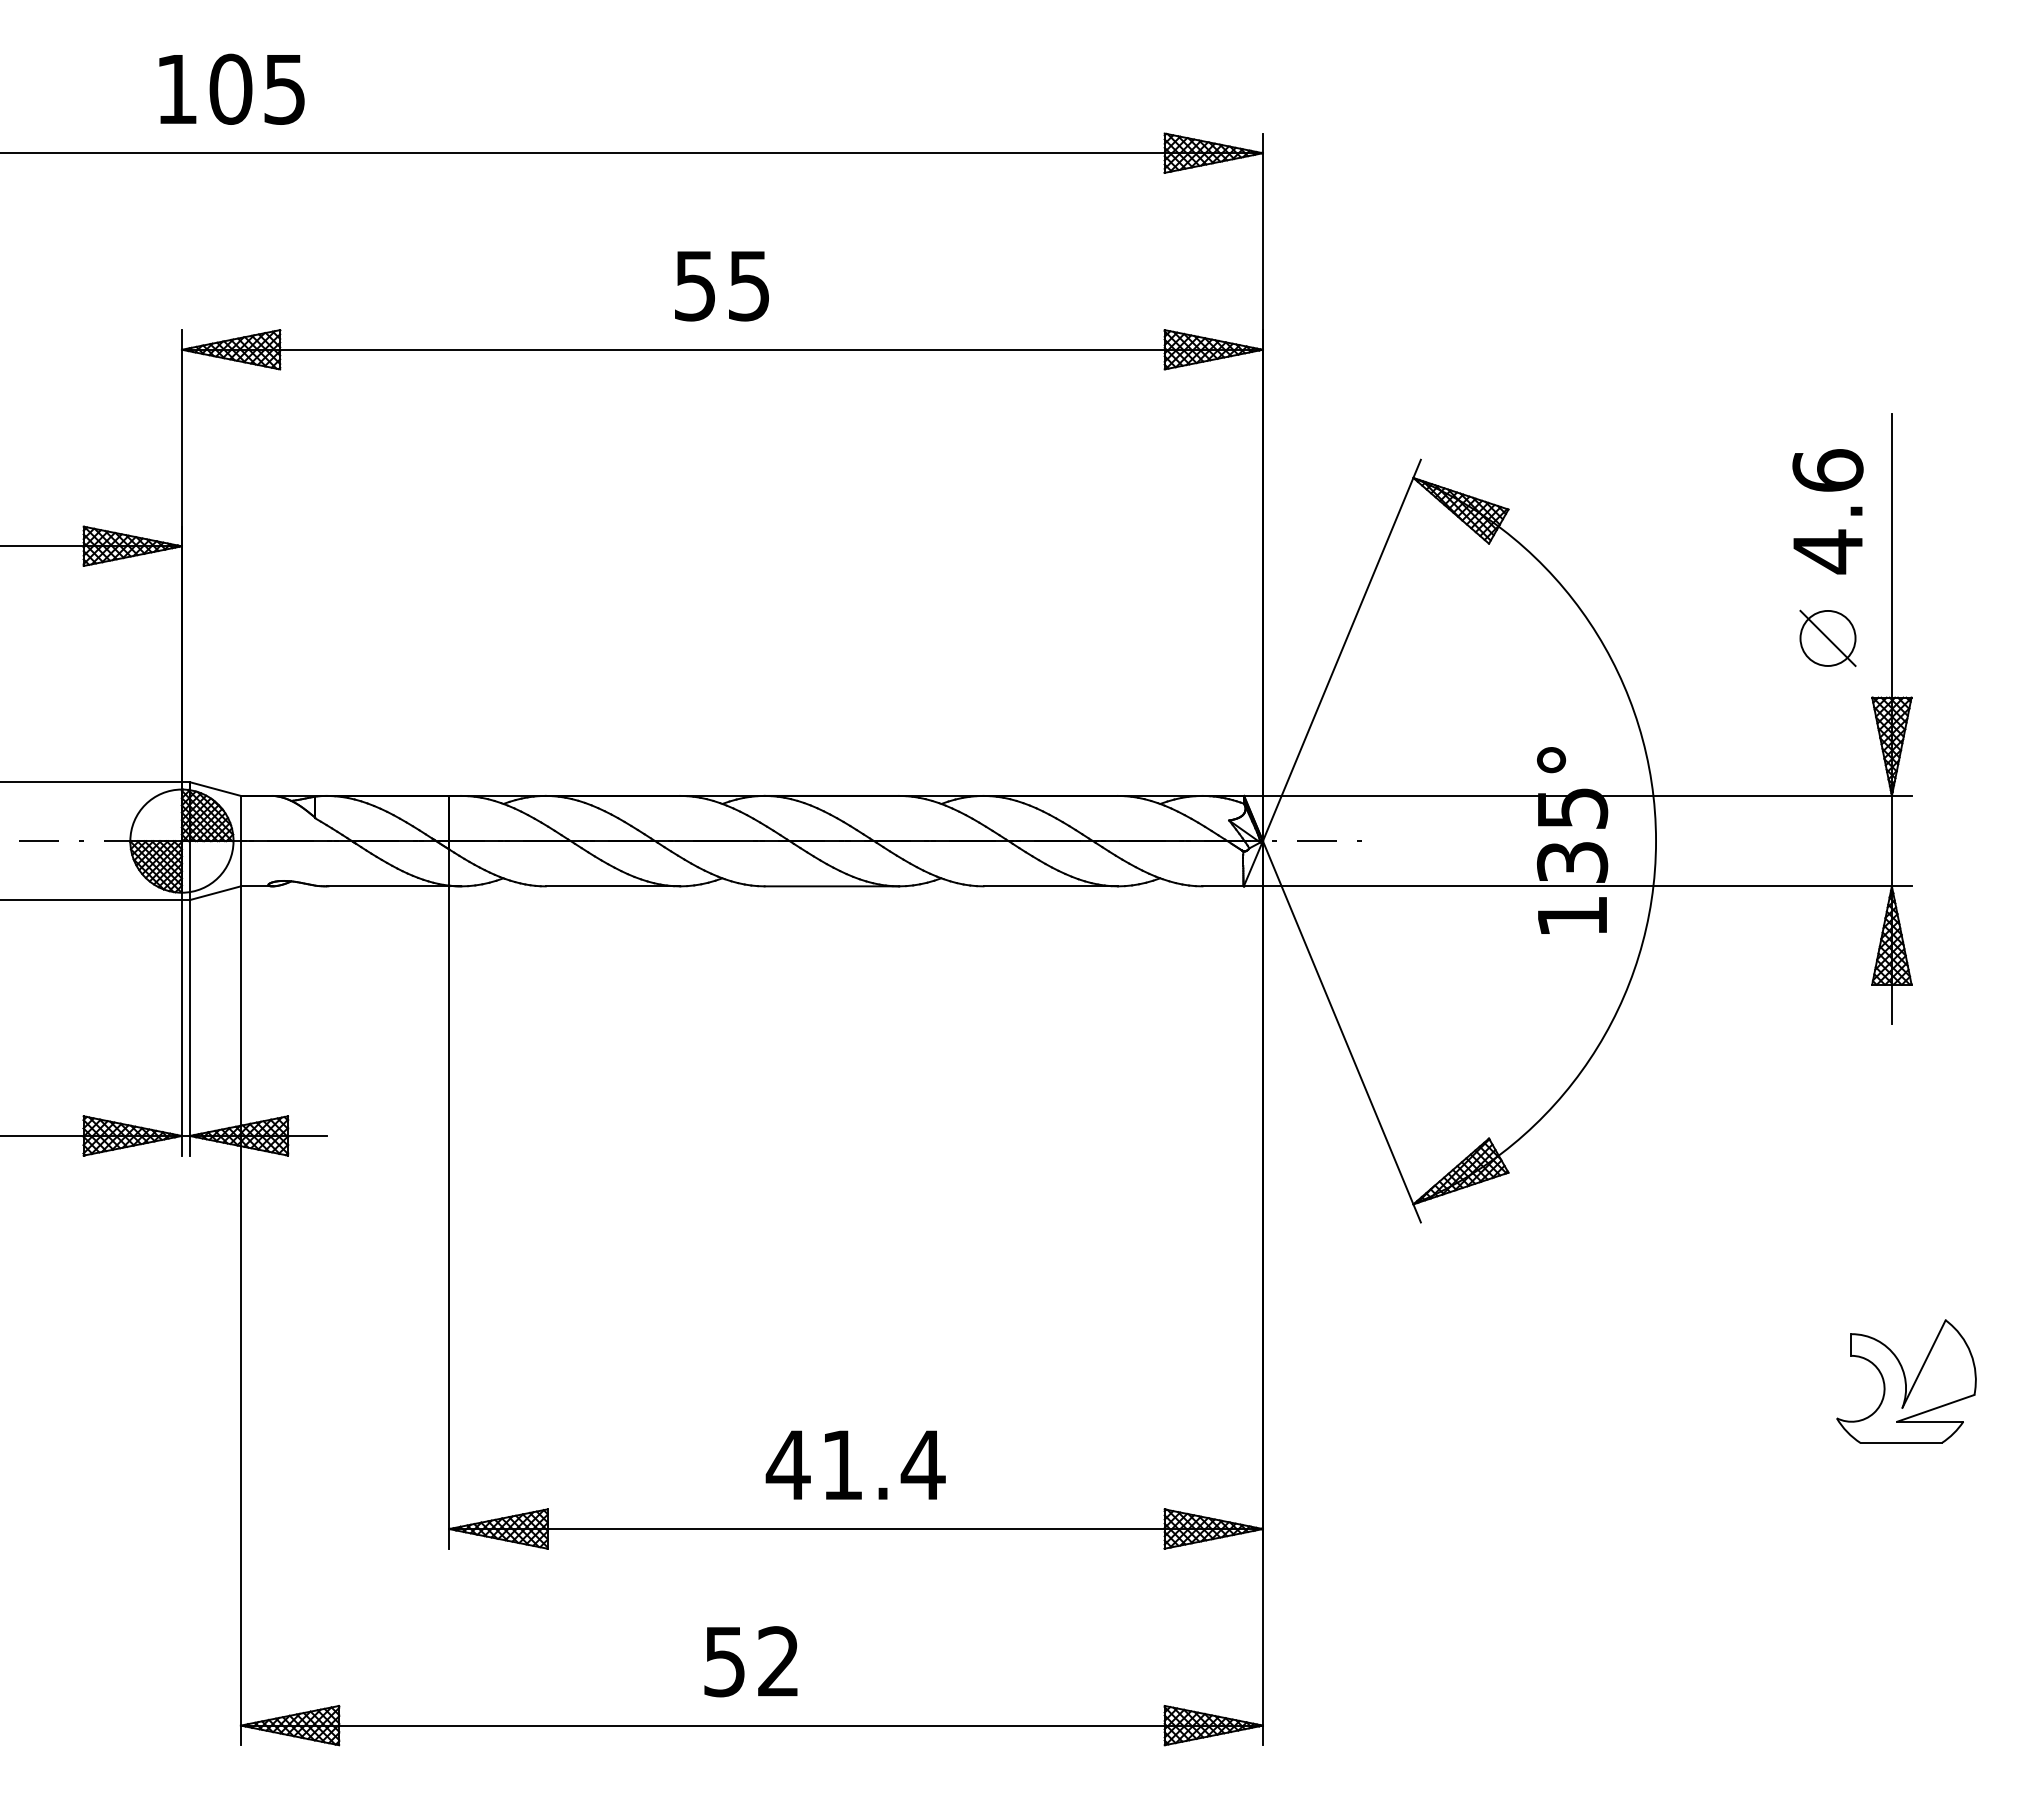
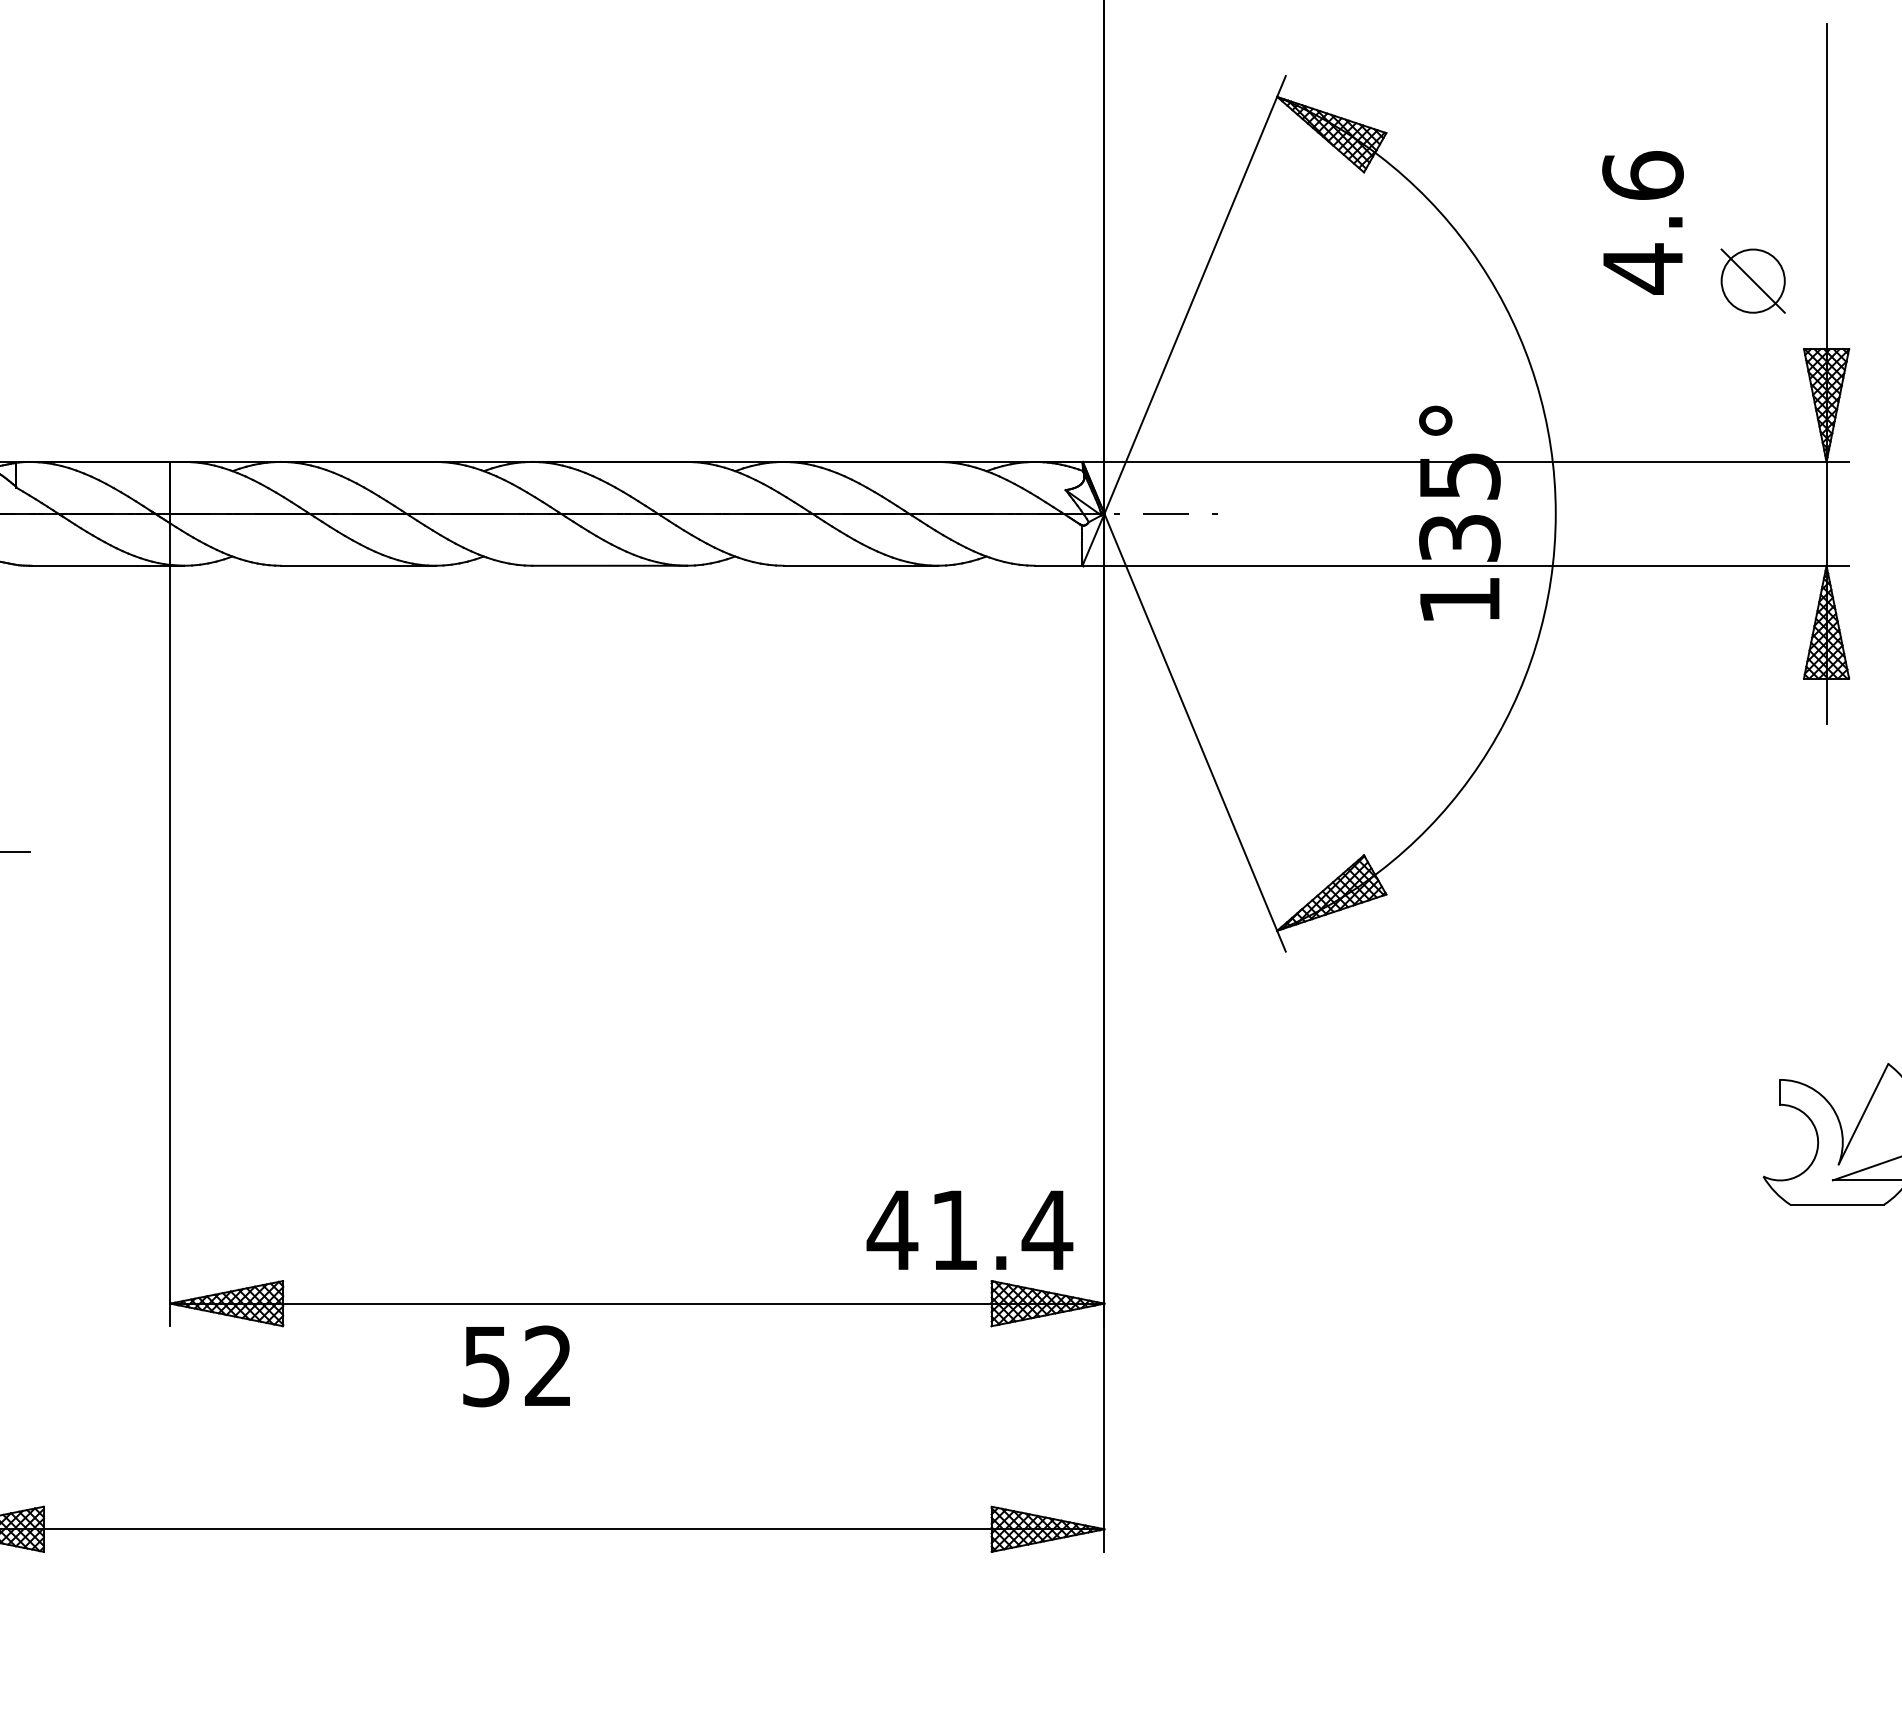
text: (1827, 511) -> (1642, 222), moved
text: (855, 1464) -> (969, 1229), moved
text: (750, 1661) -> (516, 1366), moved

